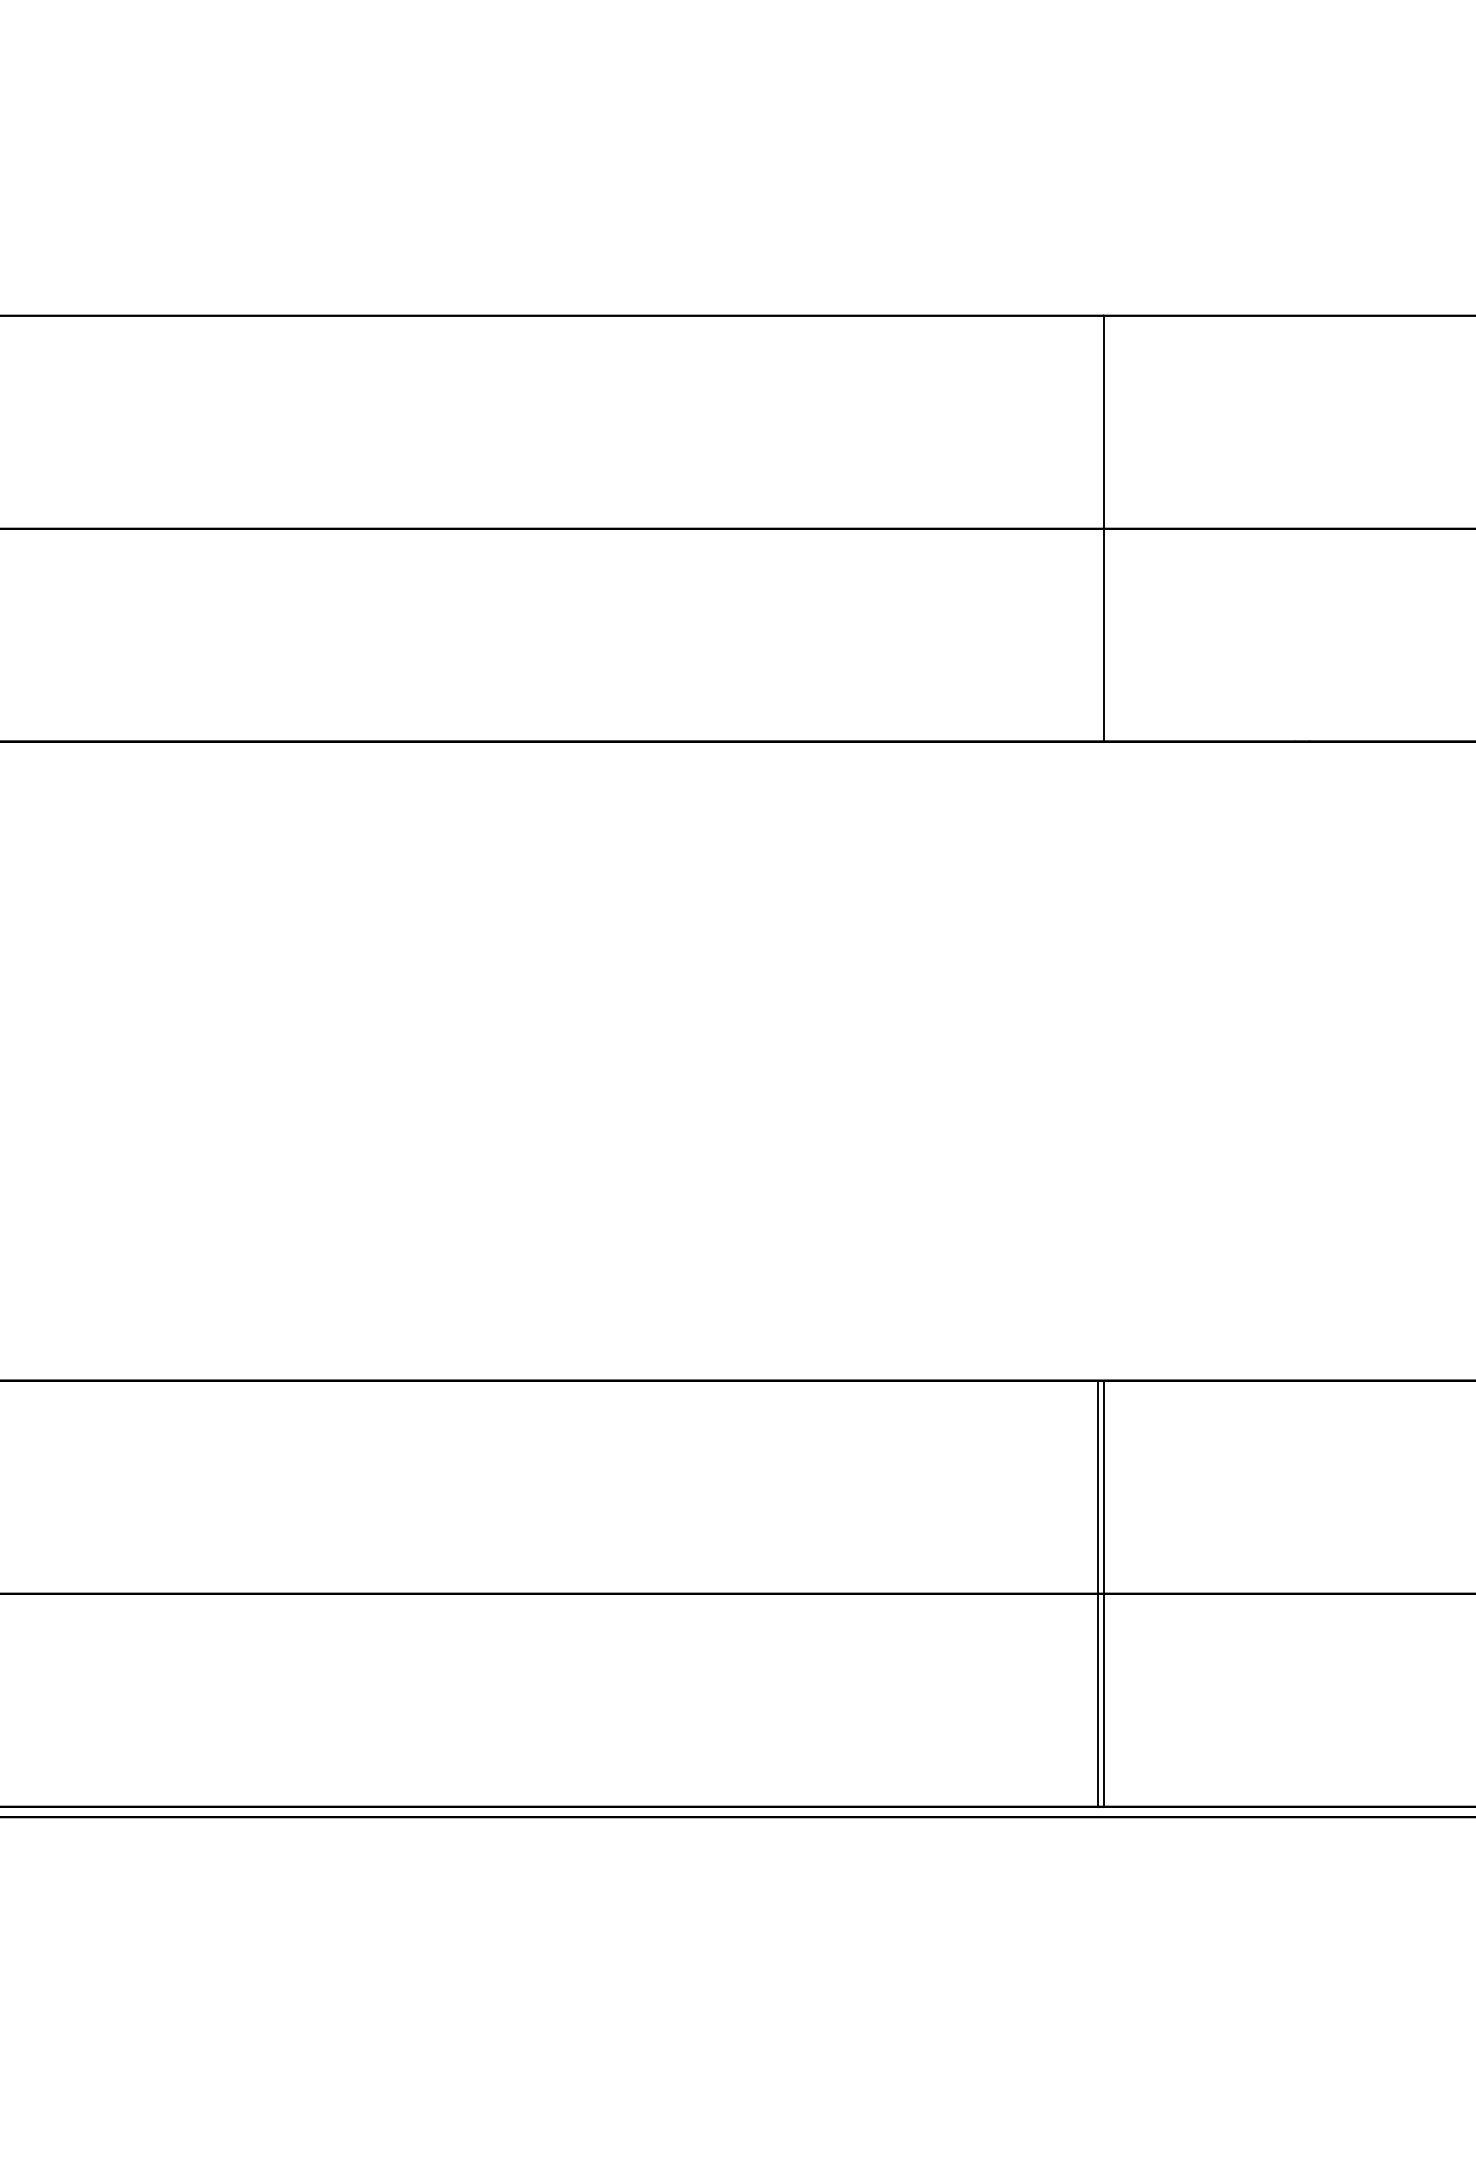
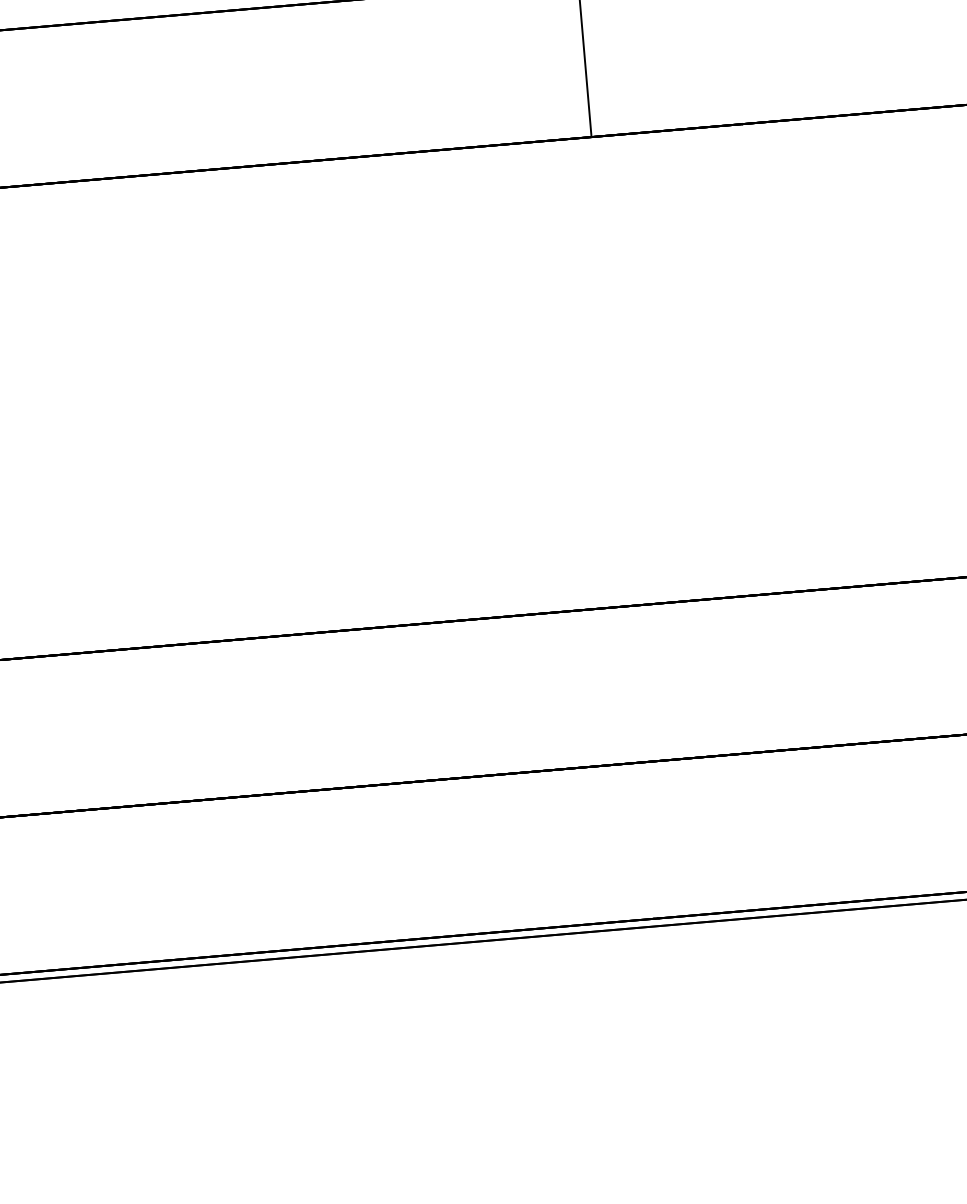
line: (1098, 1593) -> (641, 762), removed
line: (1103, 1593) -> (644, 761), removed

